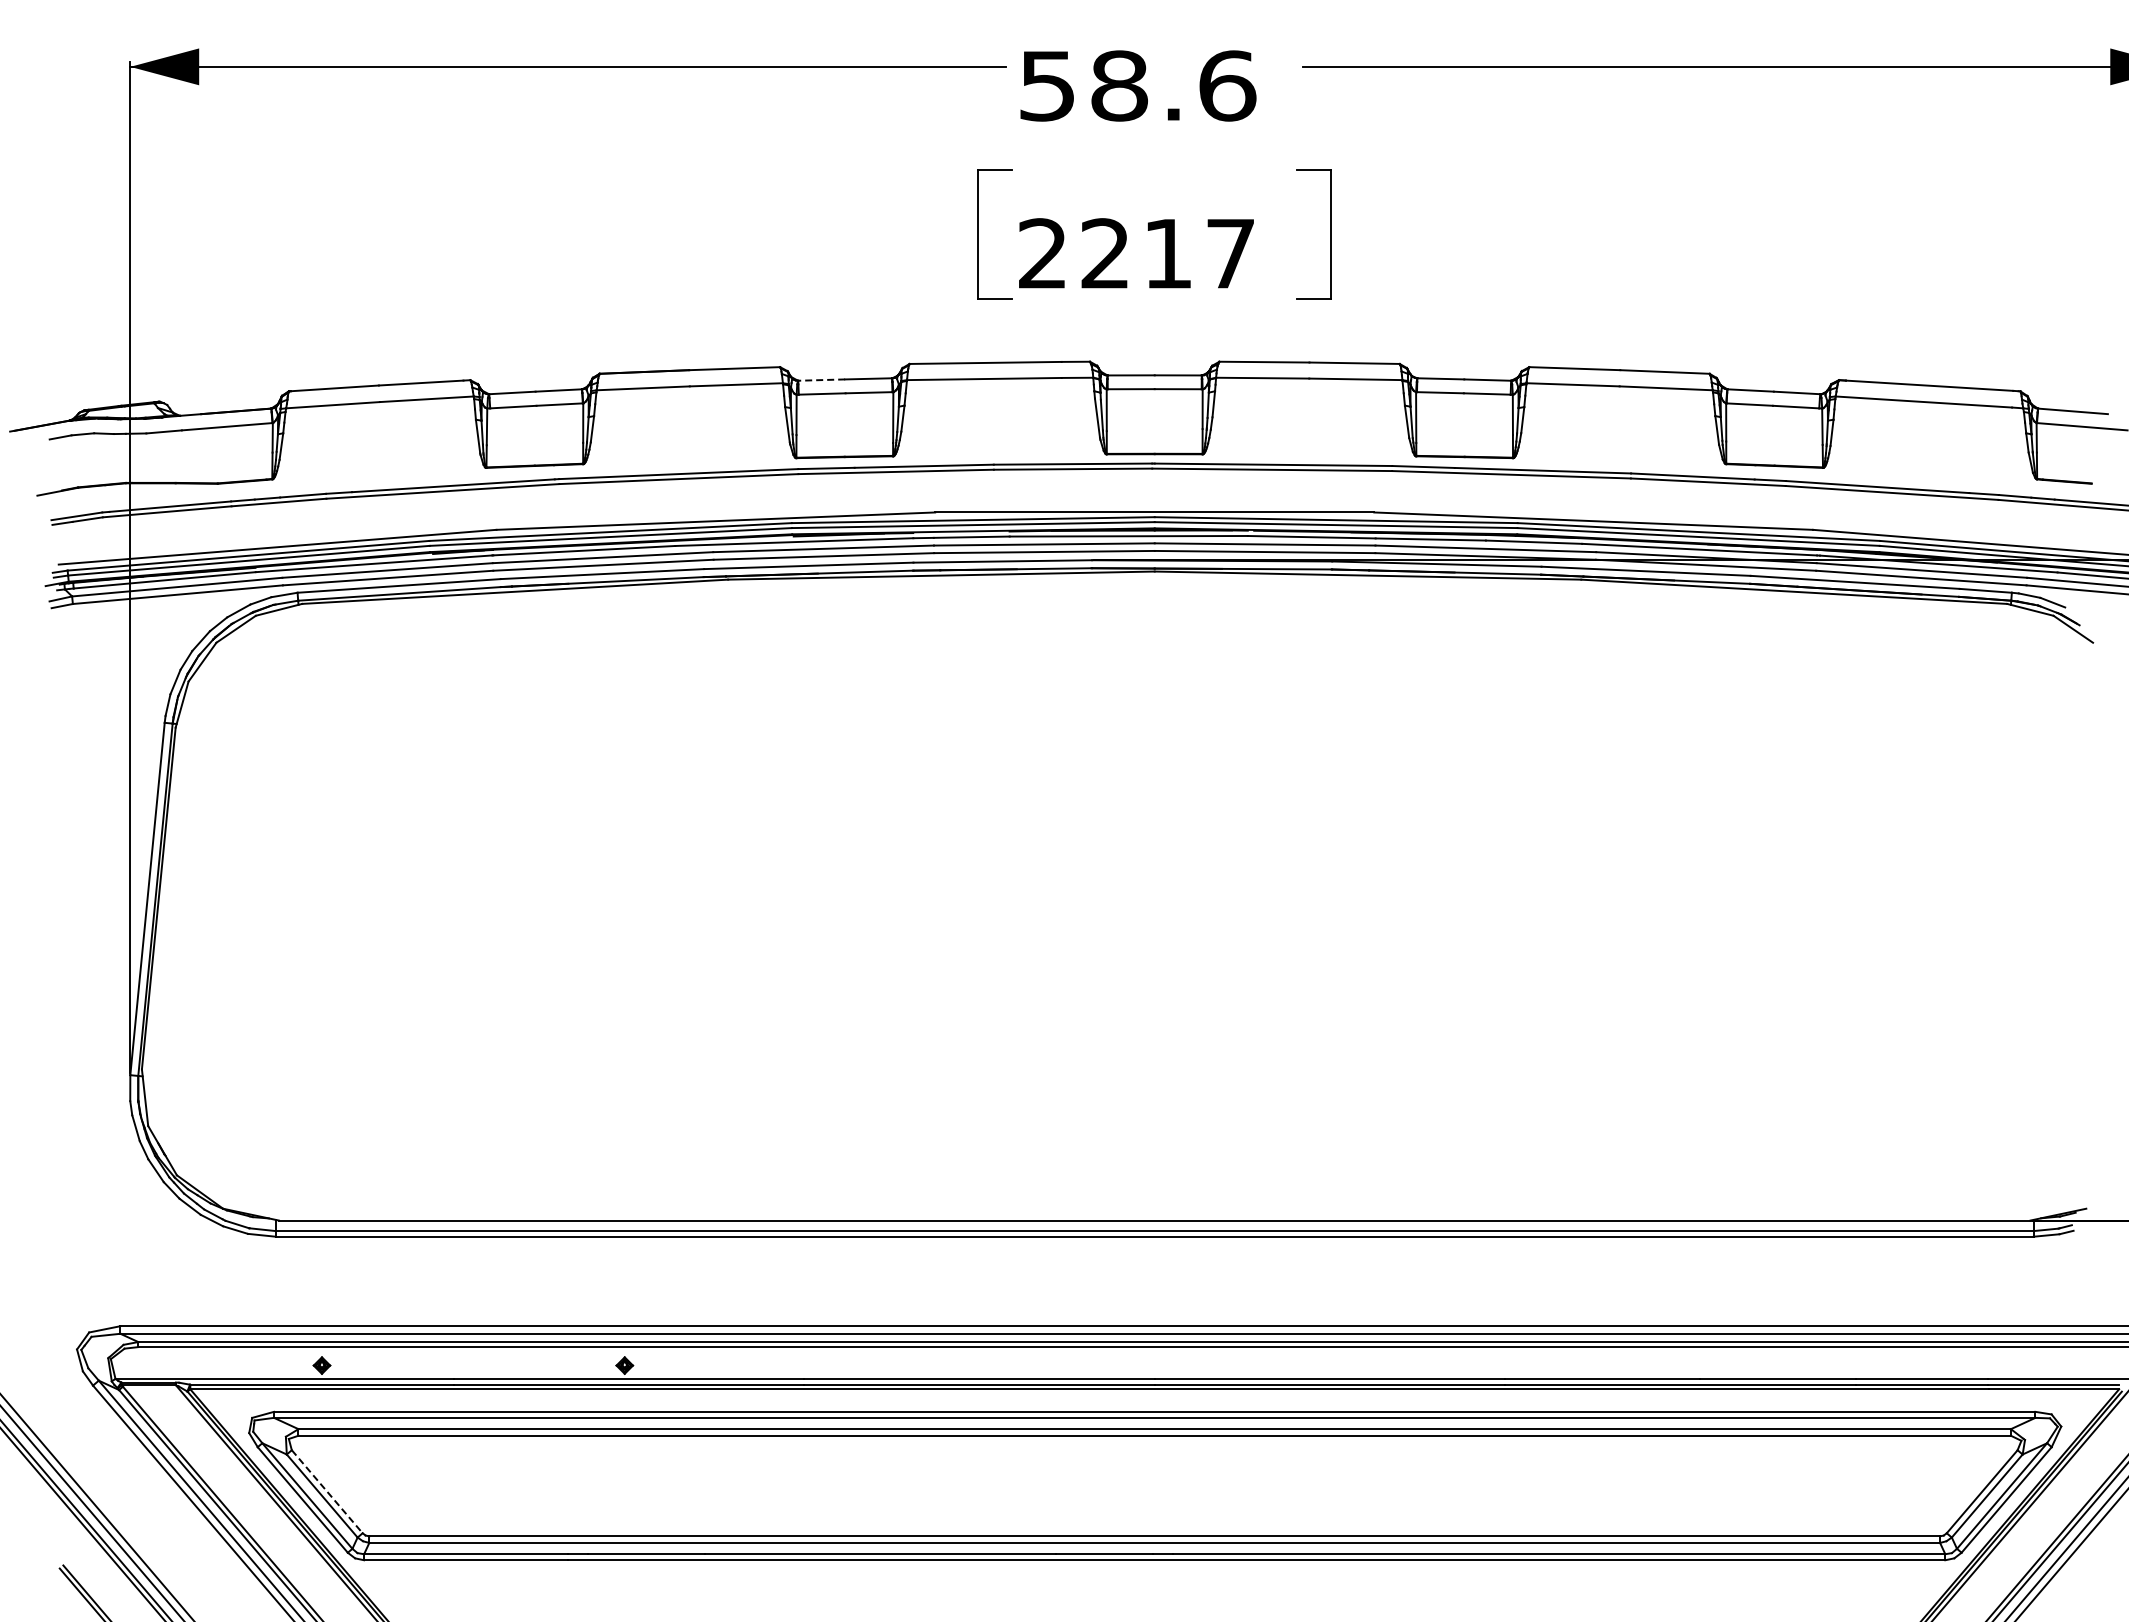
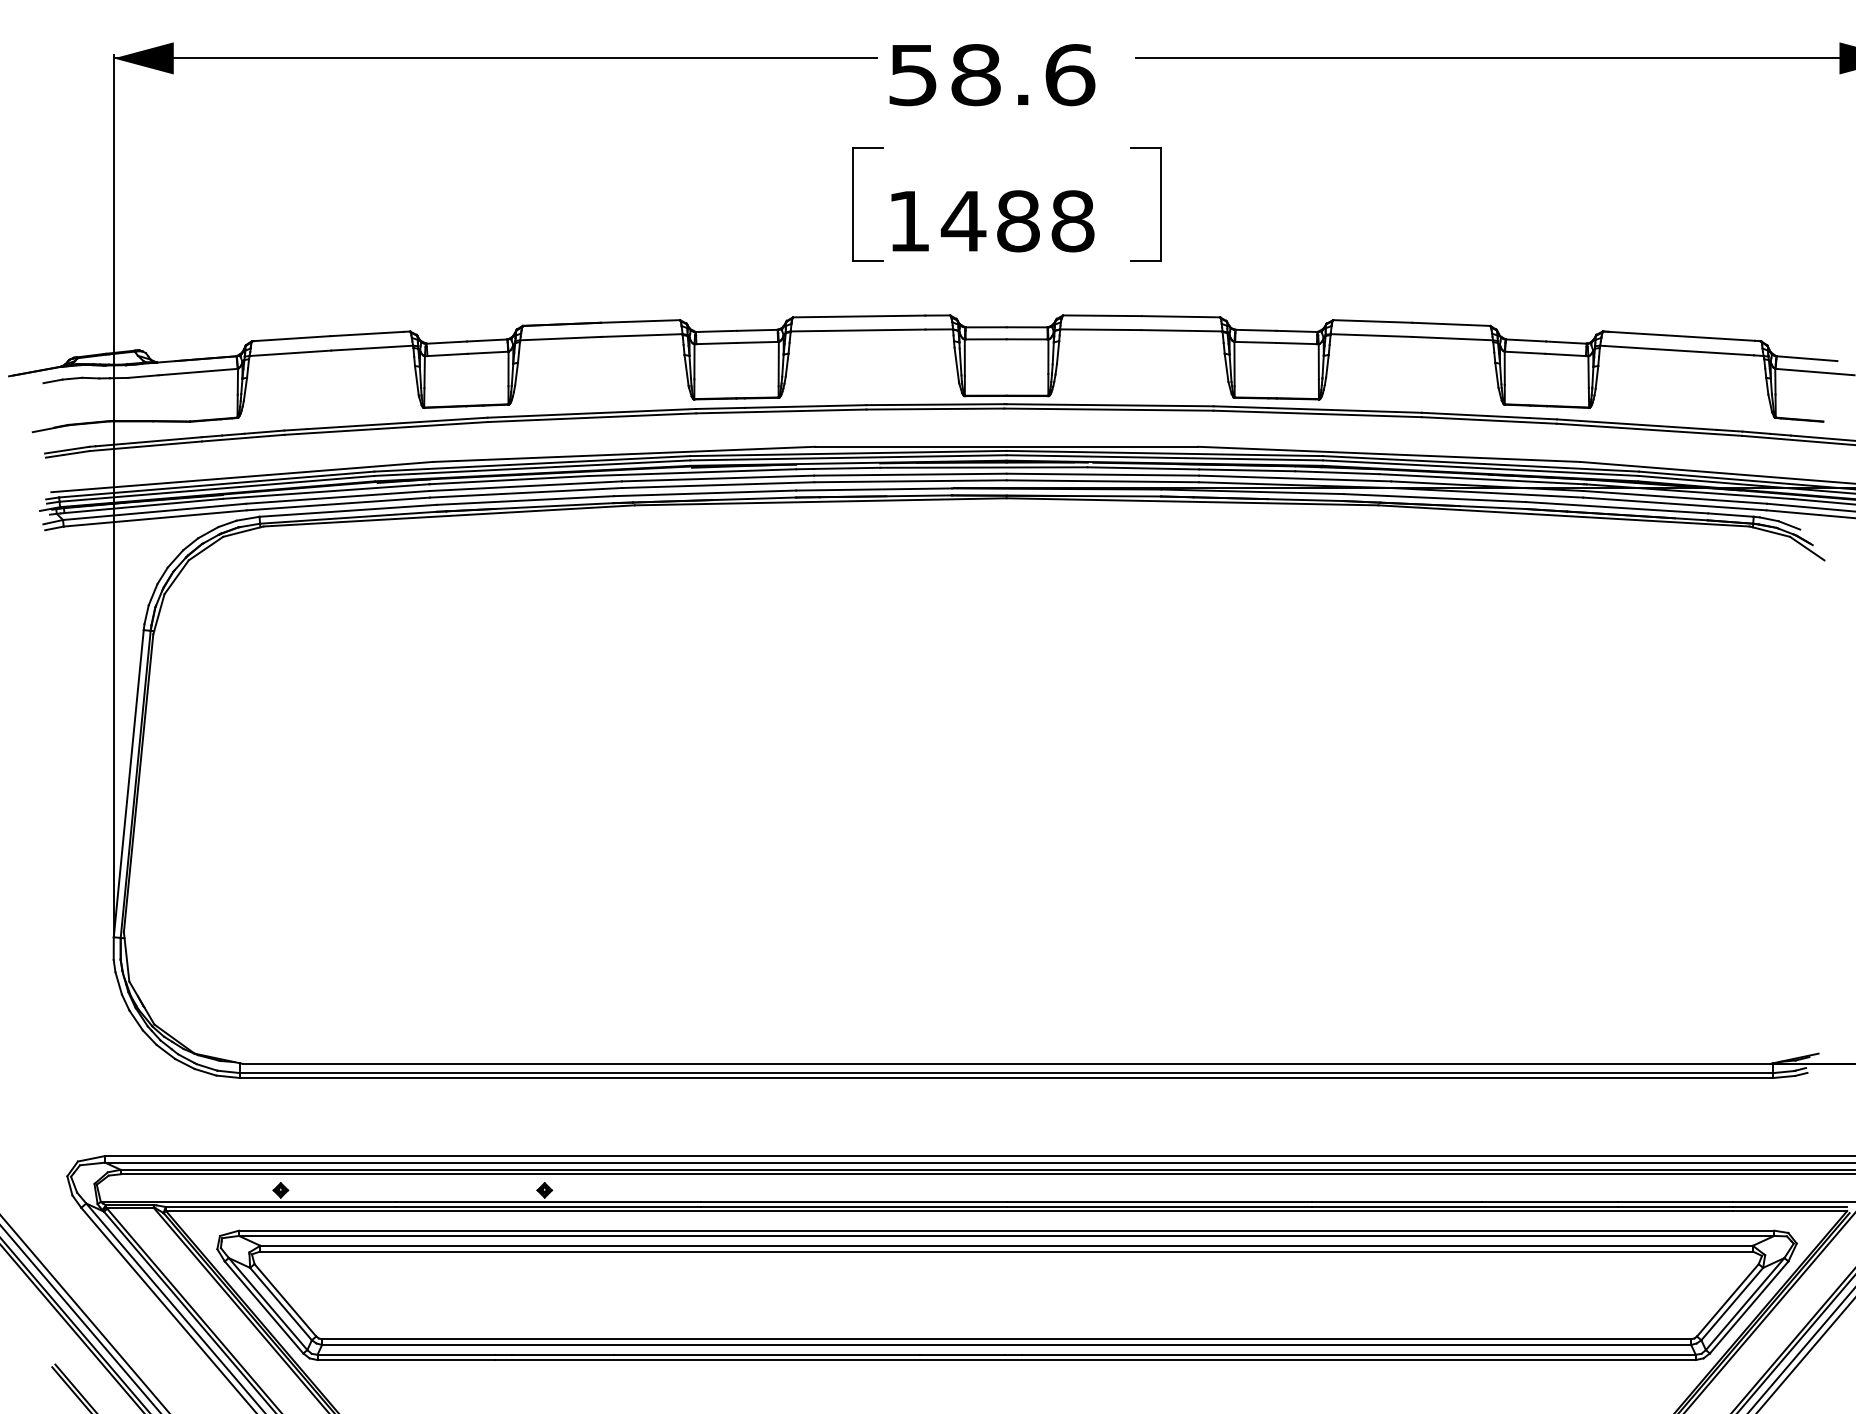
text: (1137, 253) -> (991, 221), 2217 -> 1488
line: (821, 380) -> (716, 331), dashed -> solid
line: (327, 1491) -> (285, 1300), dashed -> solid

